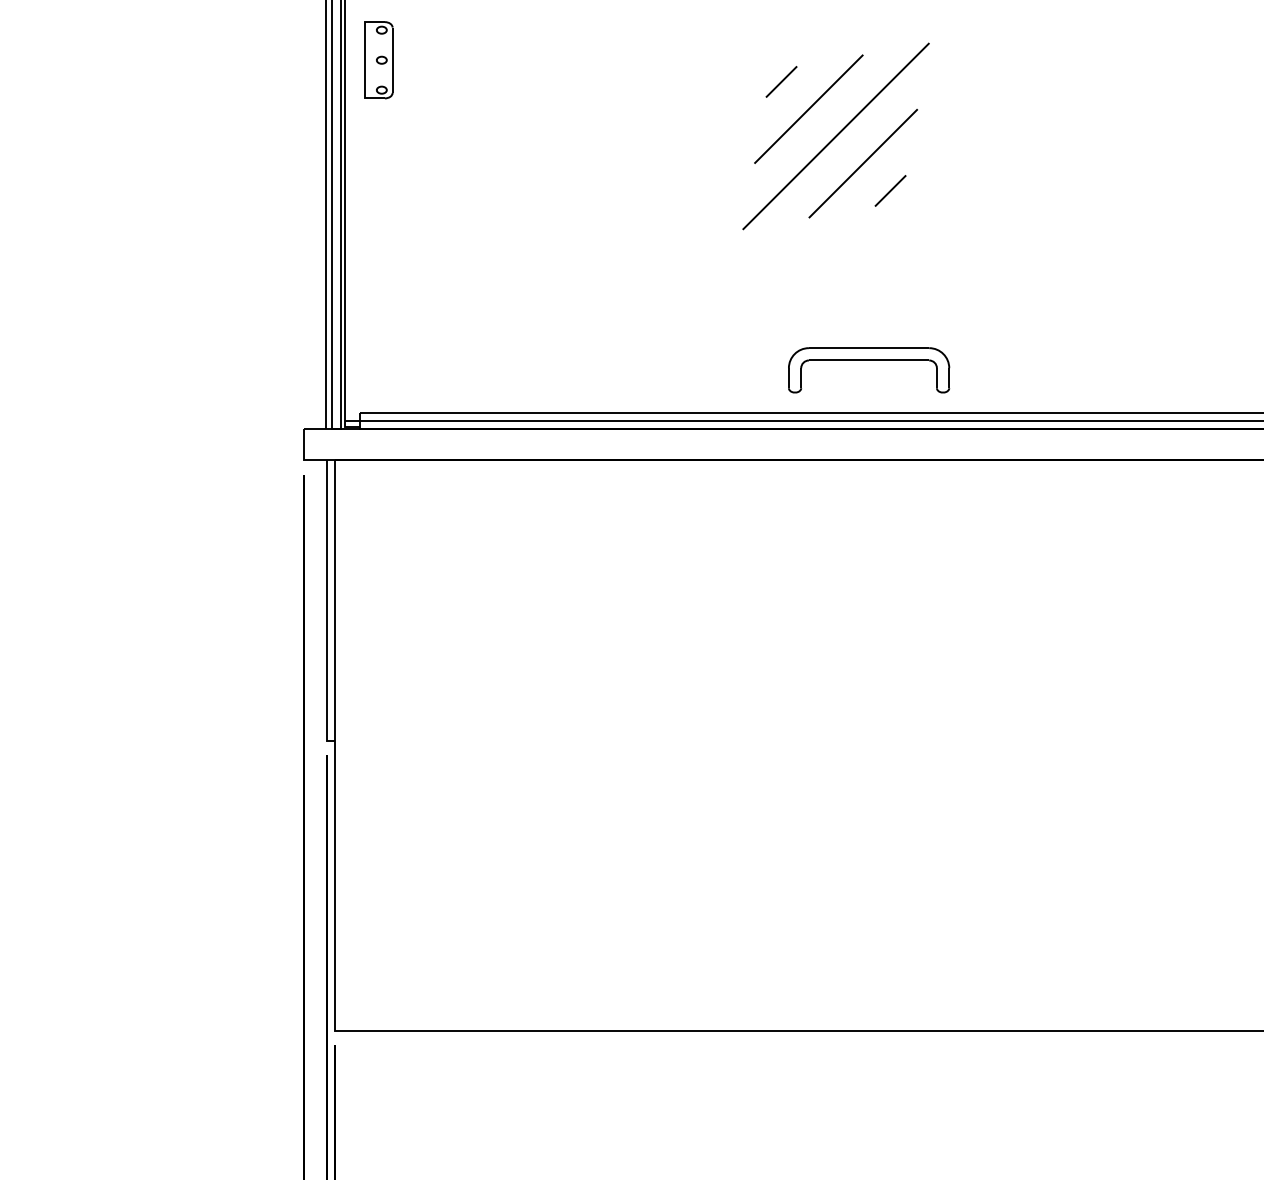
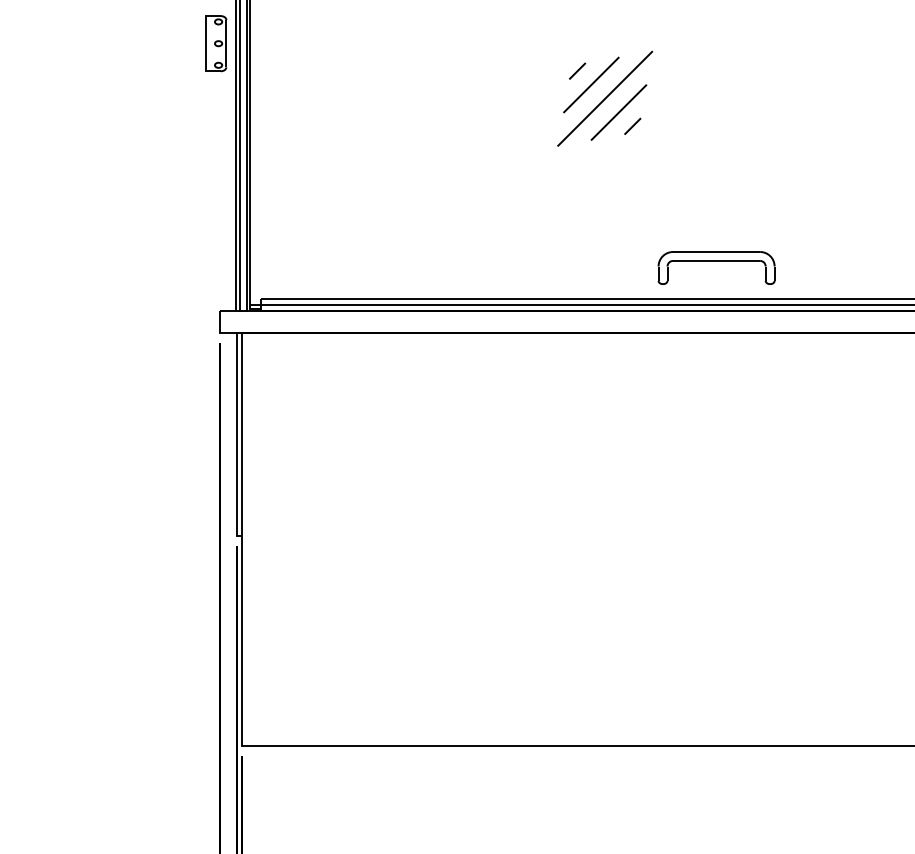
part: (378, 60) -> (216, 43), moved
part: (835, 136) -> (604, 98), size x0.7
part: (869, 360) -> (716, 260), moved

